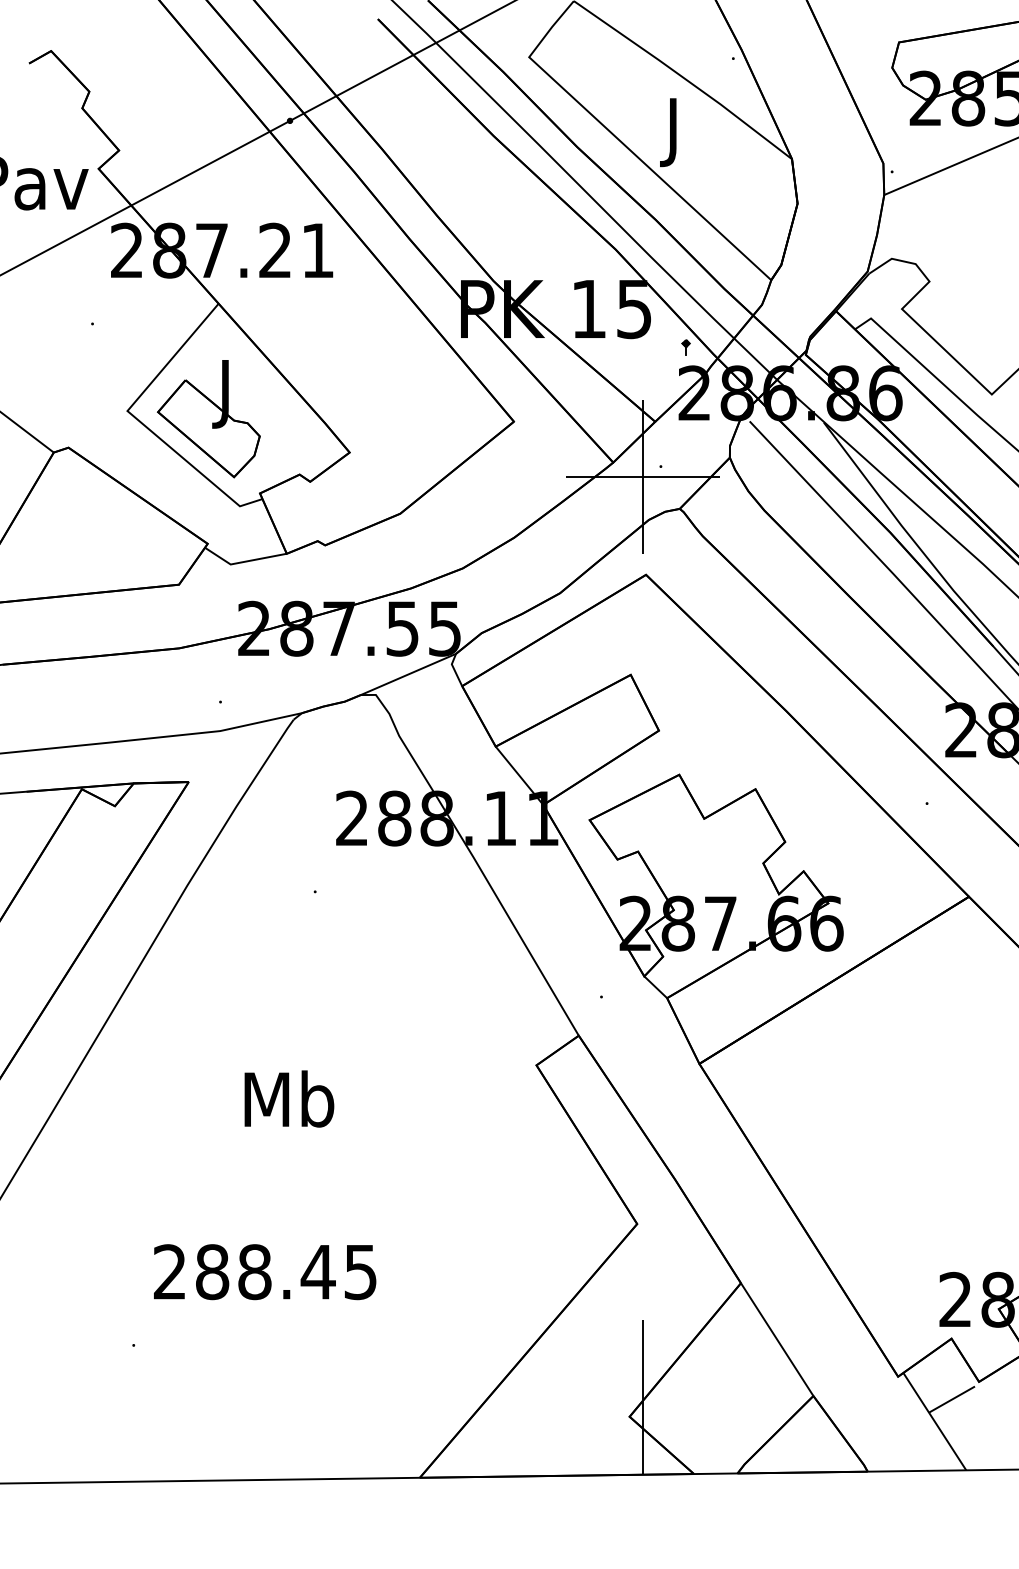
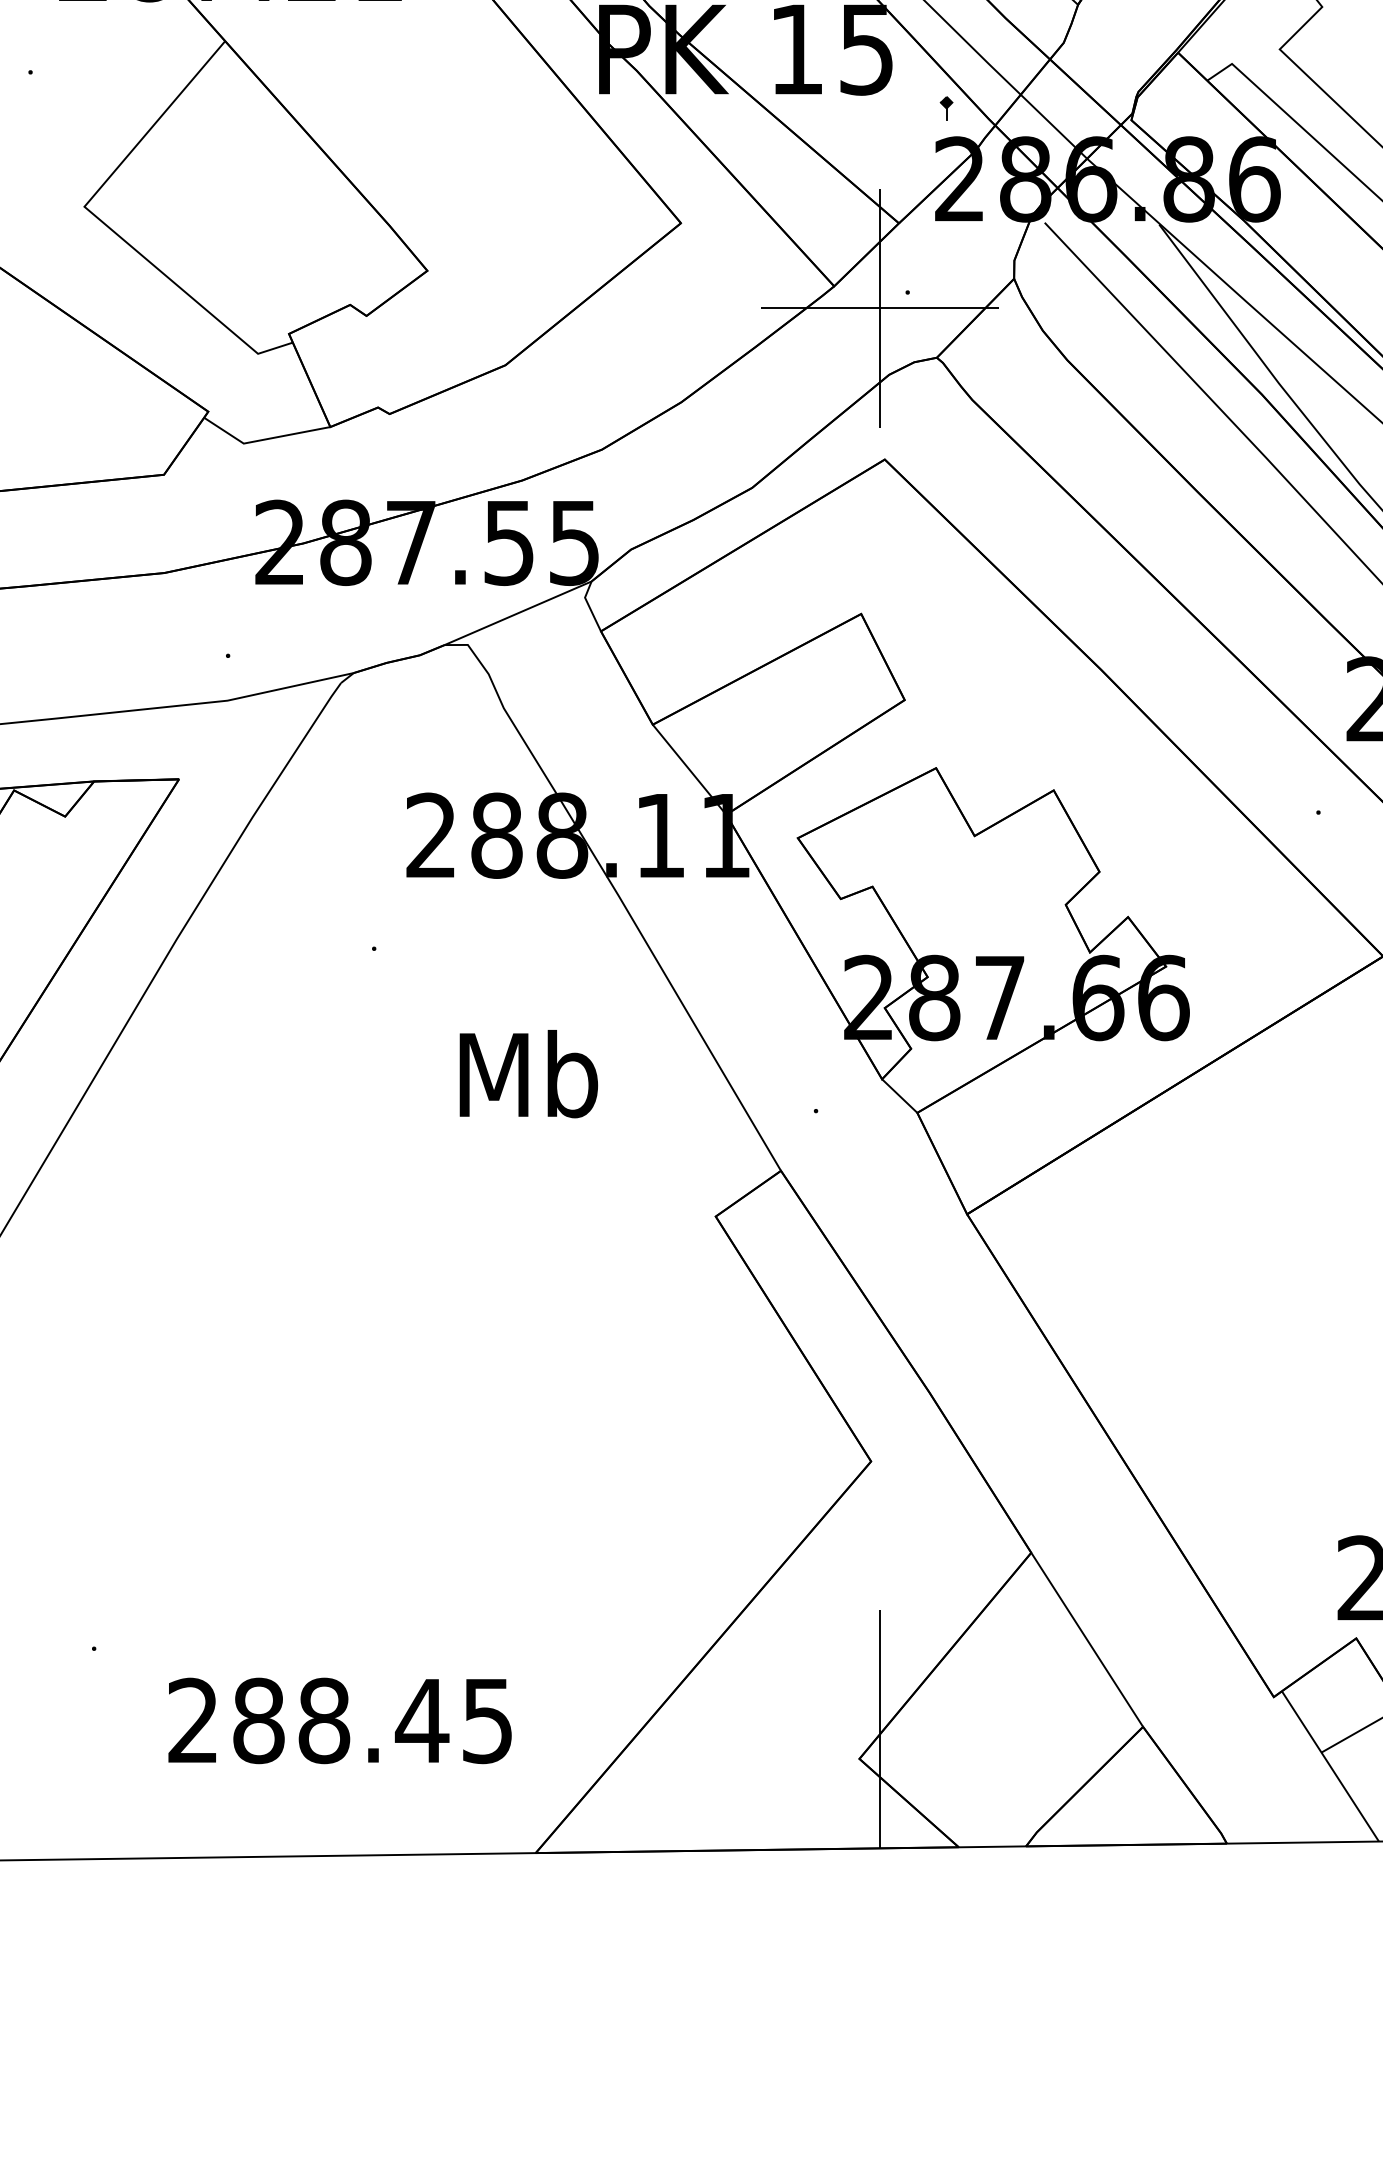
part: (208, 419) -> (209, 219), removed
text: (289, 1098) -> (528, 1073), moved
text: (265, 1272) -> (340, 1721), moved

